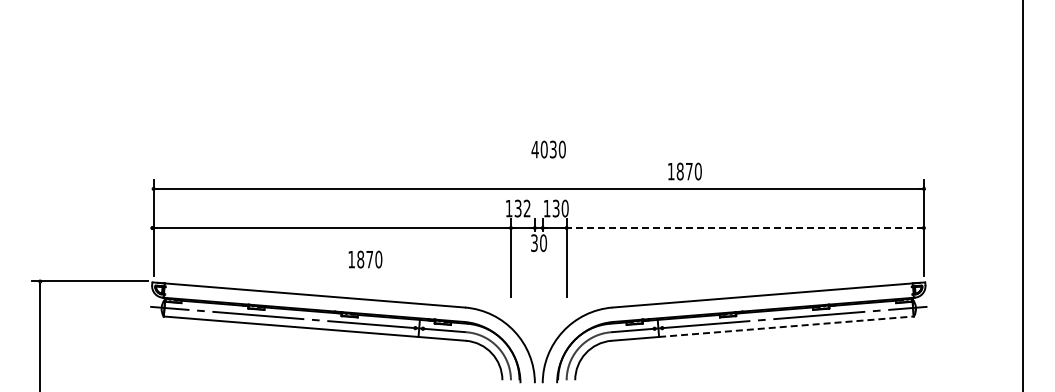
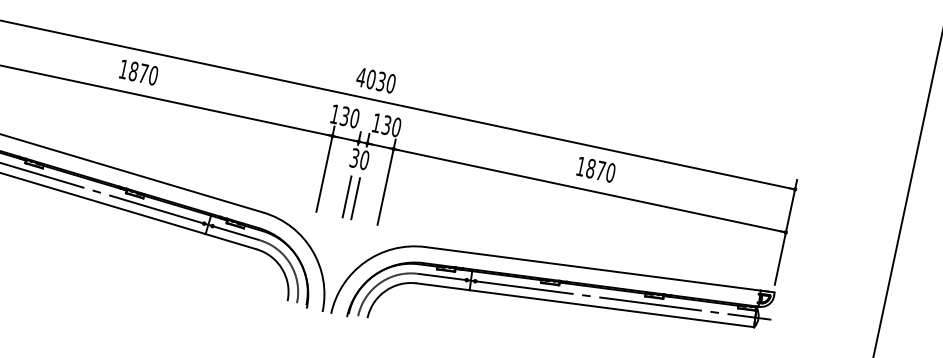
text: (548, 149) -> (375, 80), moved
text: (684, 171) -> (595, 169), moved
text: (526, 208) -> (354, 118), 132 -> 130
line: (746, 228) -> (590, 191), dashed -> solid
text: (365, 259) -> (138, 72), moved
line: (534, 278) -> (346, 196), added
line: (542, 278) -> (355, 198), added
line: (786, 326) -> (612, 308), dashed -> solid

